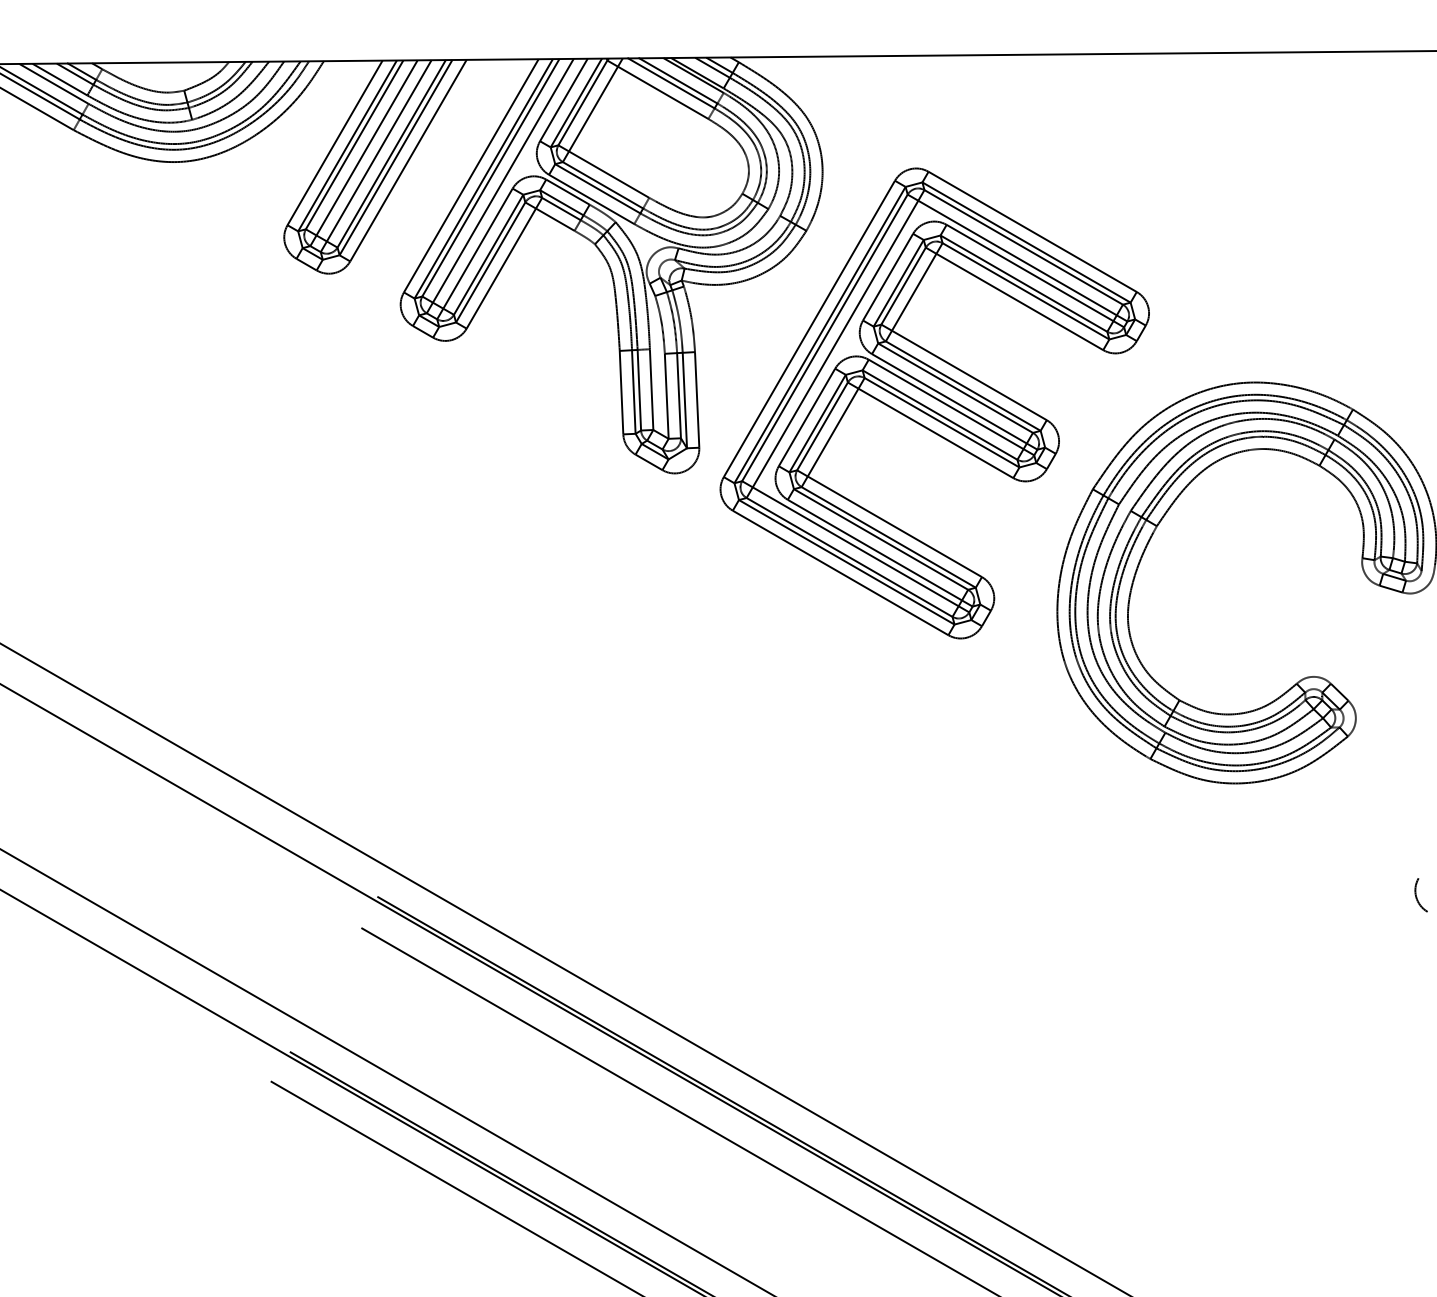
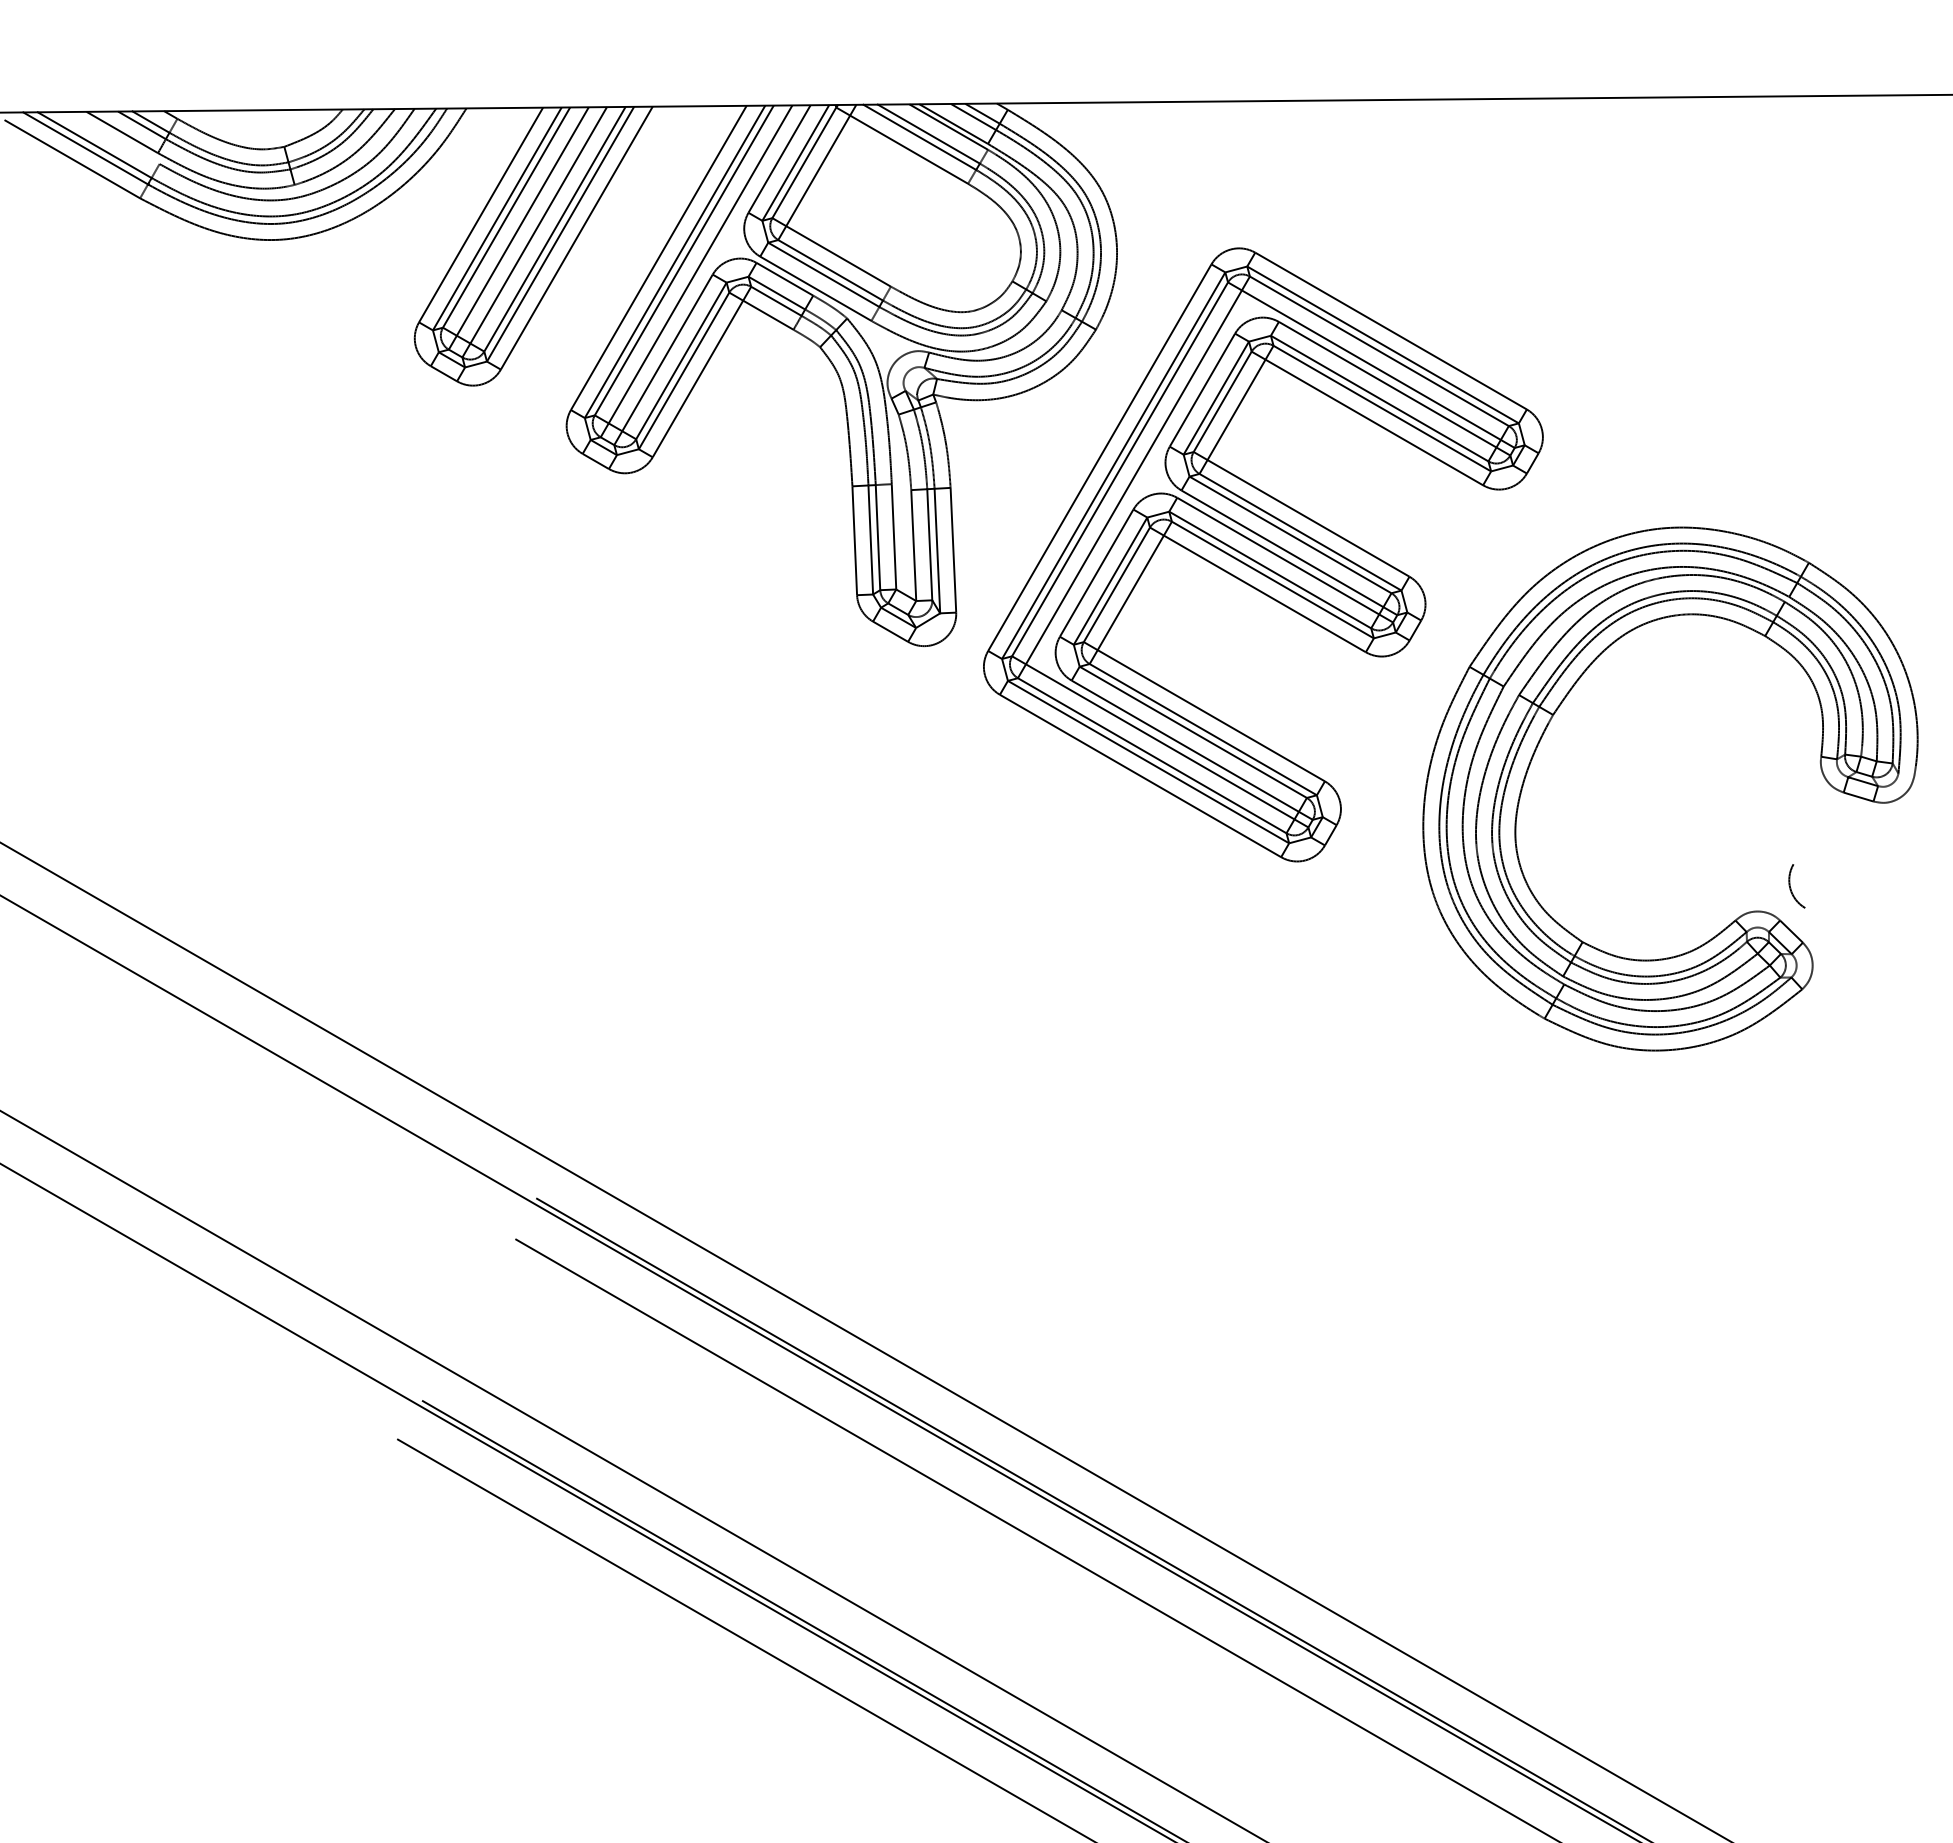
line: (54, 84) -> (114, 138), removed
curve: (1417, 896) -> (1791, 888), moved

